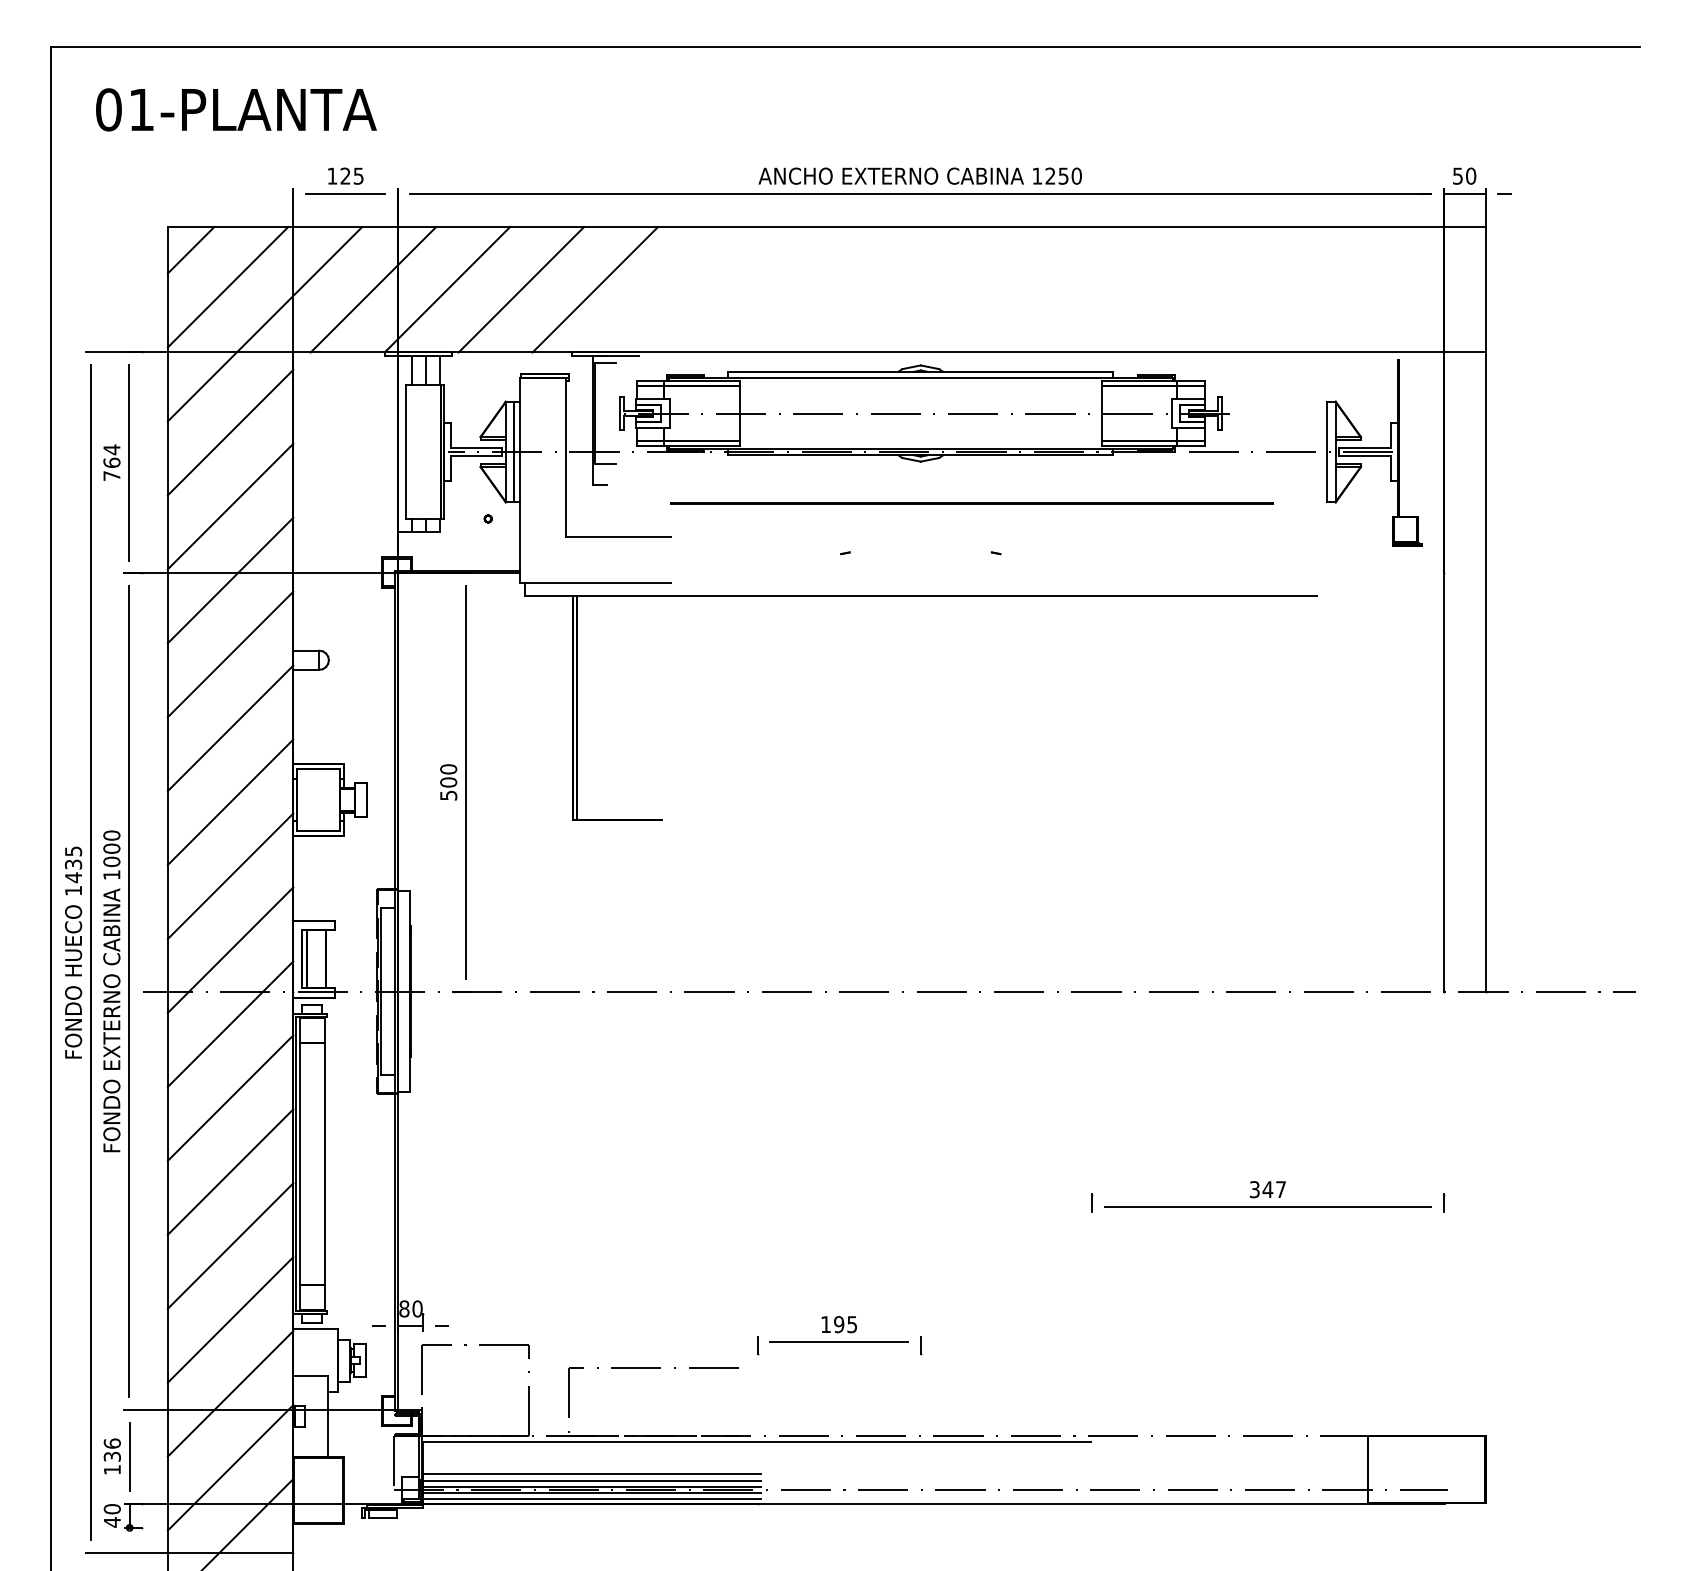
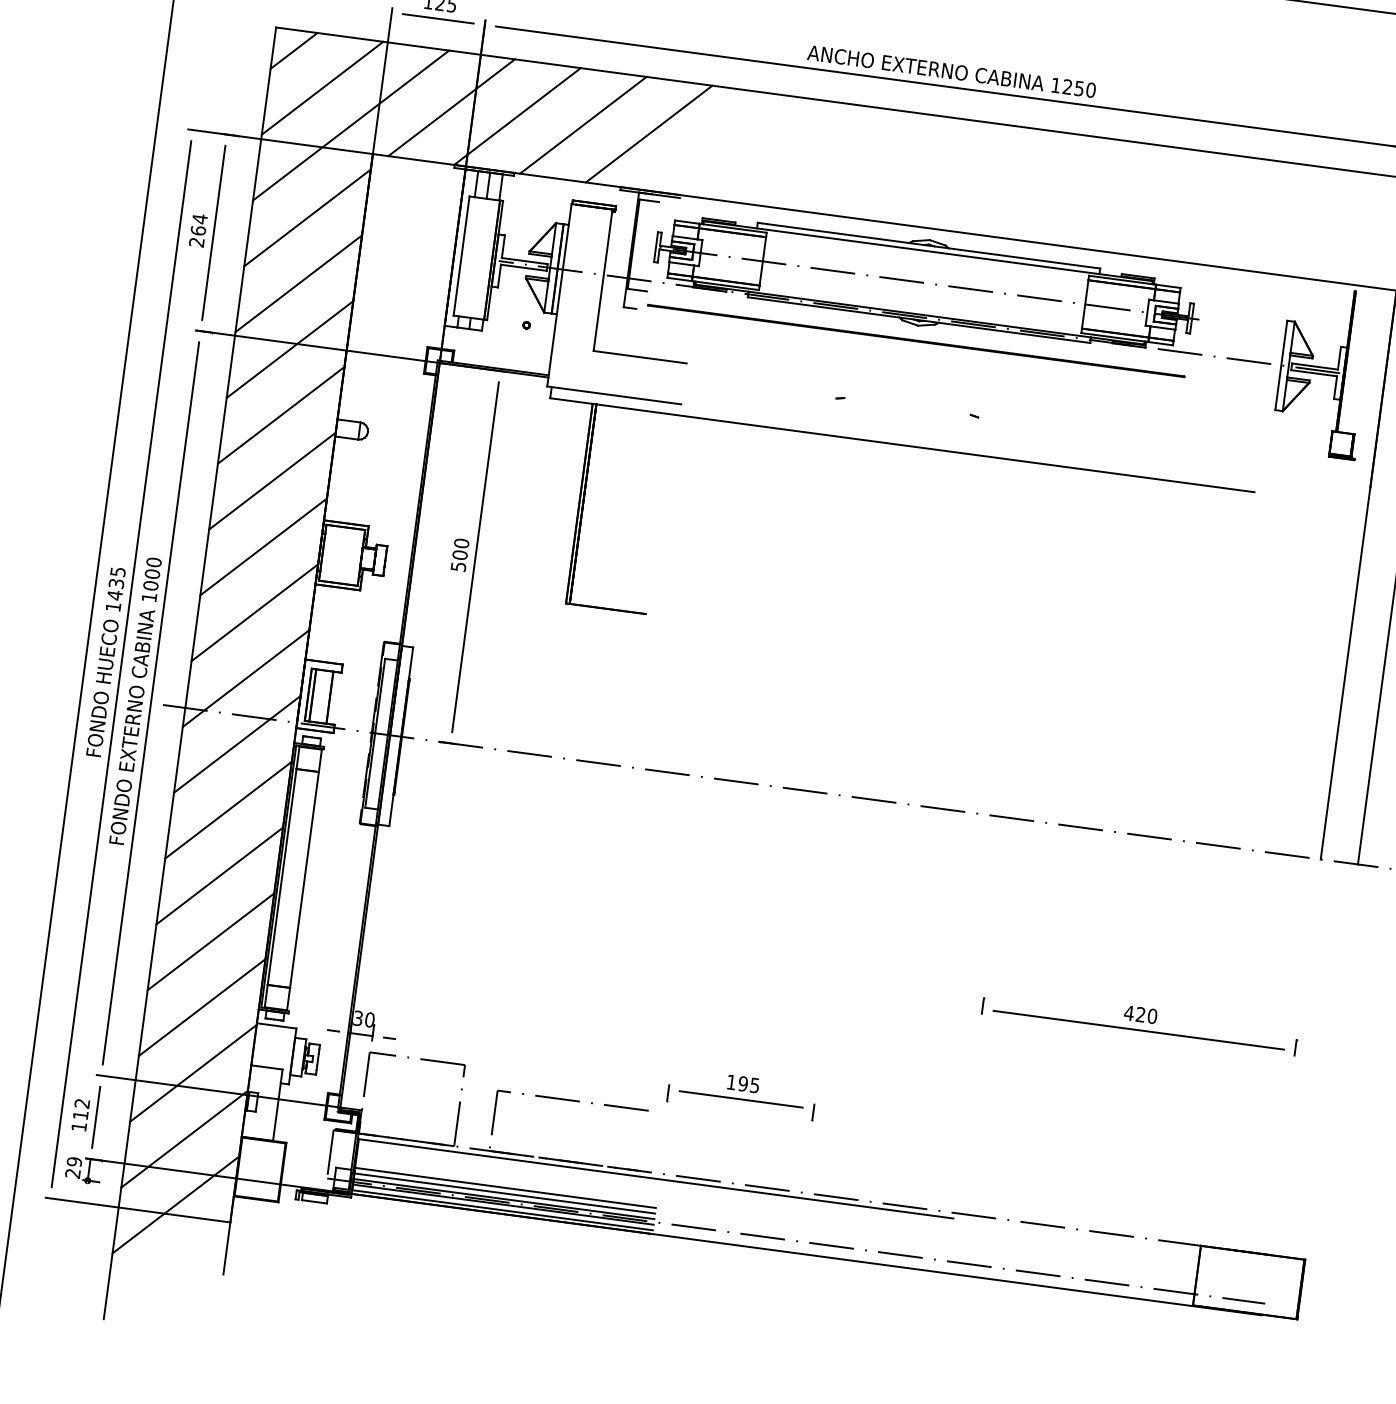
text: (111, 476) -> (196, 242), 764 -> 264
line: (971, 503) -> (916, 340), moved
text: (1267, 1189) -> (1140, 1014), 347 -> 420
text: (404, 1308) -> (358, 1018), 80 -> 30
text: (111, 1449) -> (80, 1108), 136 -> 112
text: (111, 1515) -> (73, 1167), 40 -> 29

